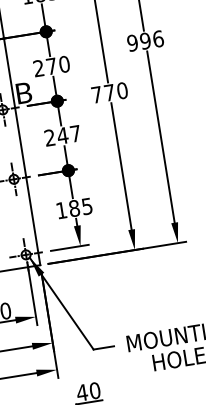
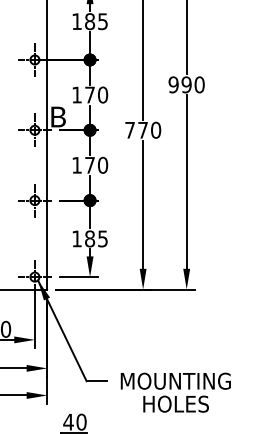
text: (158, 38) -> (199, 84), 996 -> 990
text: (38, 68) -> (76, 94), 270 -> 170
text: (63, 134) -> (90, 164), 247 -> 170

